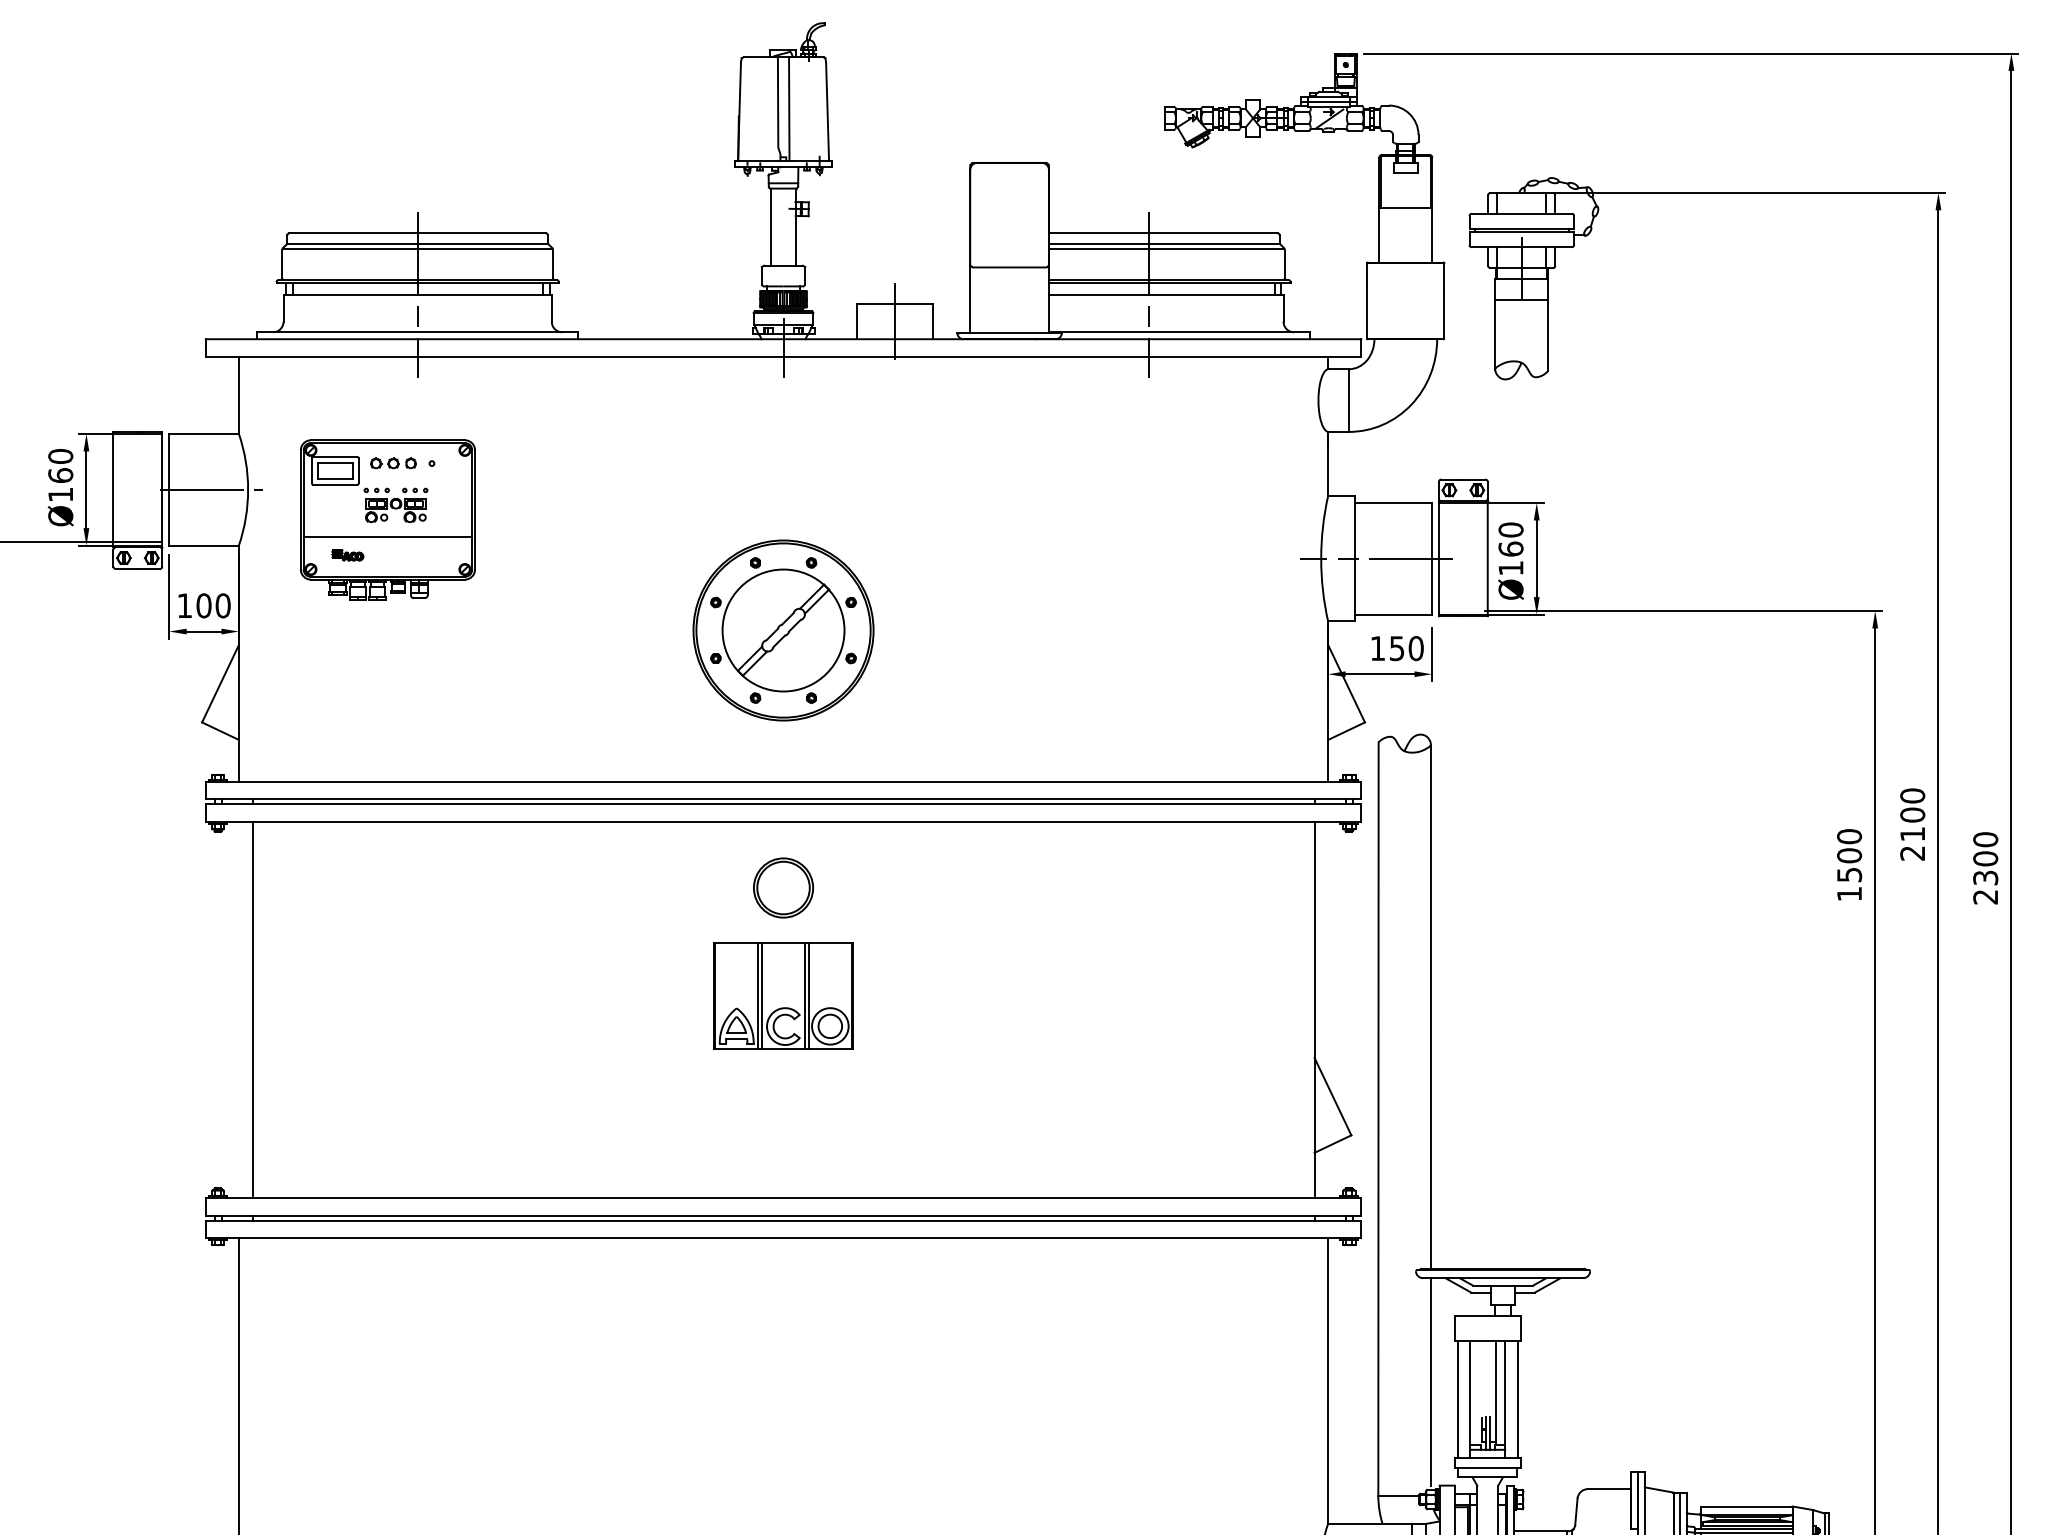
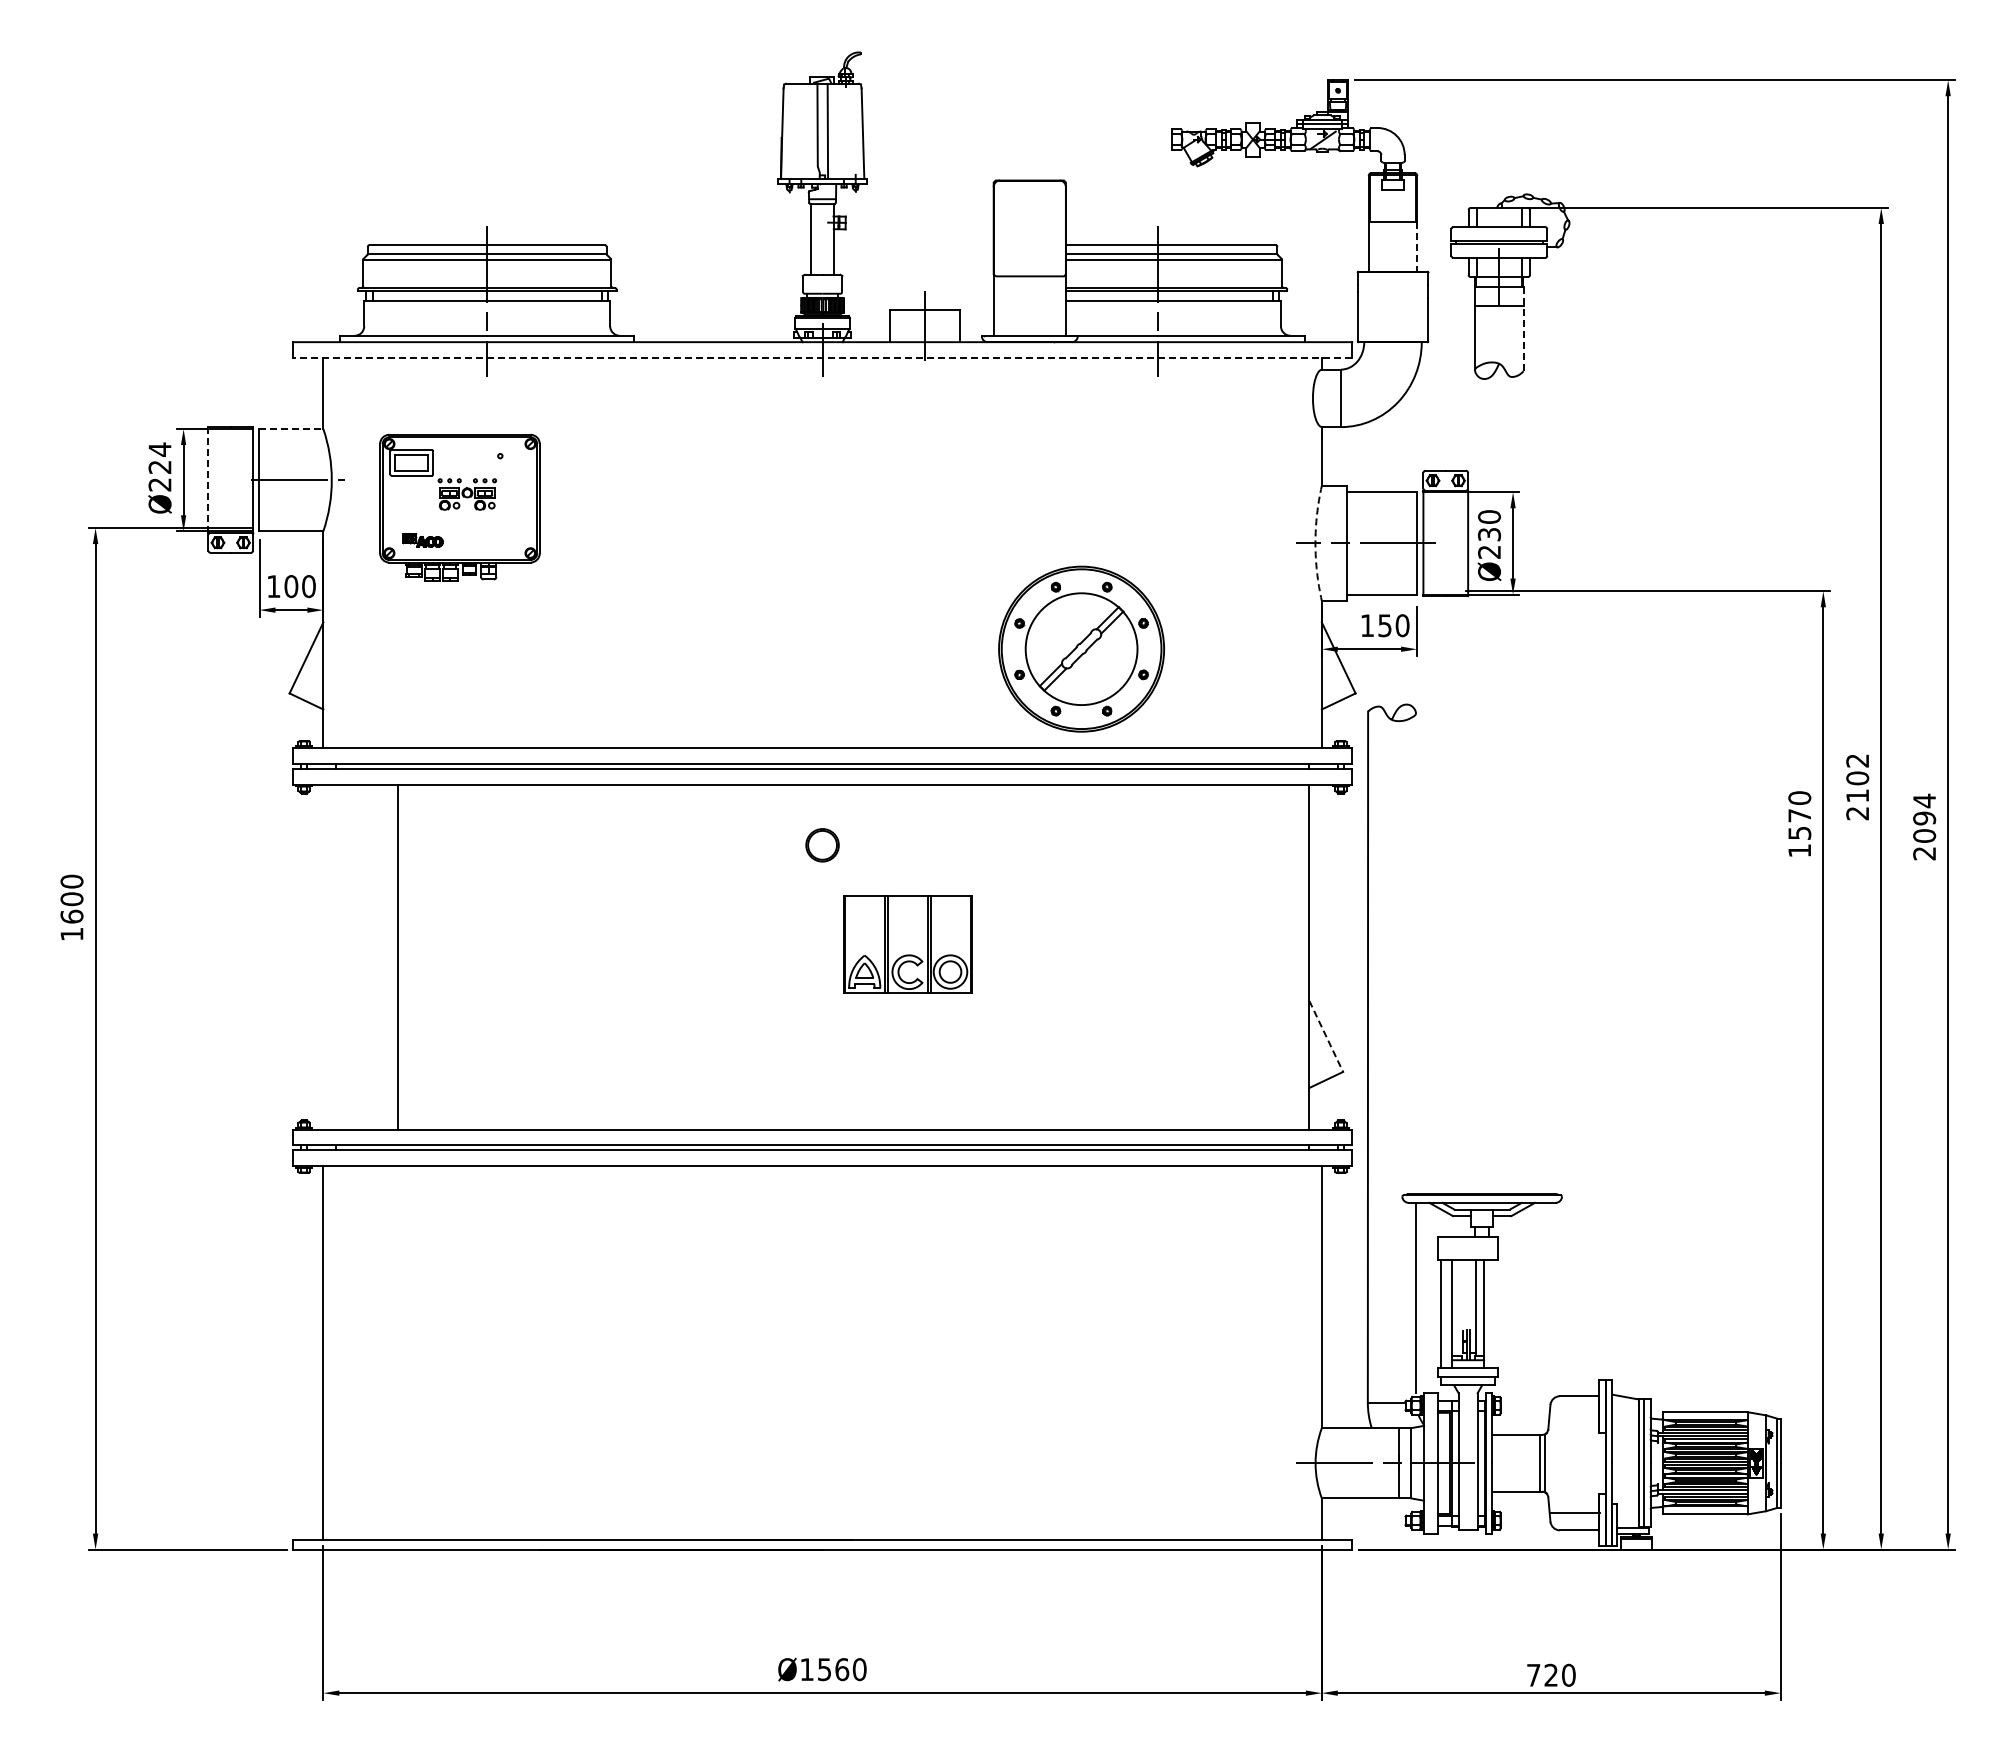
line: (1432, 235) -> (1417, 247), solid -> dashed
line: (1548, 324) -> (1523, 328), solid -> dashed
line: (783, 357) -> (822, 358), solid -> dashed
line: (204, 434) -> (291, 429), solid -> dashed
part: (392, 462) -> (464, 455), removed
text: (60, 474) -> (159, 466), Ø160 -> Ø224
line: (113, 490) -> (208, 480), solid -> dashed
line: (387, 537) -> (459, 523), removed
part: (348, 554) -> (423, 539), size x1.4
text: (1511, 557) -> (1489, 542), Ø160 -> Ø230
arc: (1321, 558) -> (1315, 543), solid -> dashed
part: (783, 629) -> (1081, 648), moved
text: (1912, 795) -> (1857, 760), 2100 -> 2102
text: (1849, 855) -> (1799, 815), 1500 -> 1570
text: (1985, 857) -> (1924, 817), 2300 -> 2094
part: (783, 888) -> (822, 845), size x0.6
part: (783, 996) -> (907, 944), moved
line: (1431, 1007) -> (1416, 954), removed
line: (252, 1009) -> (397, 956), moved
line: (1333, 1096) -> (1326, 1036), solid -> dashed
line: (1517, 1398) -> (1495, 1313), removed

